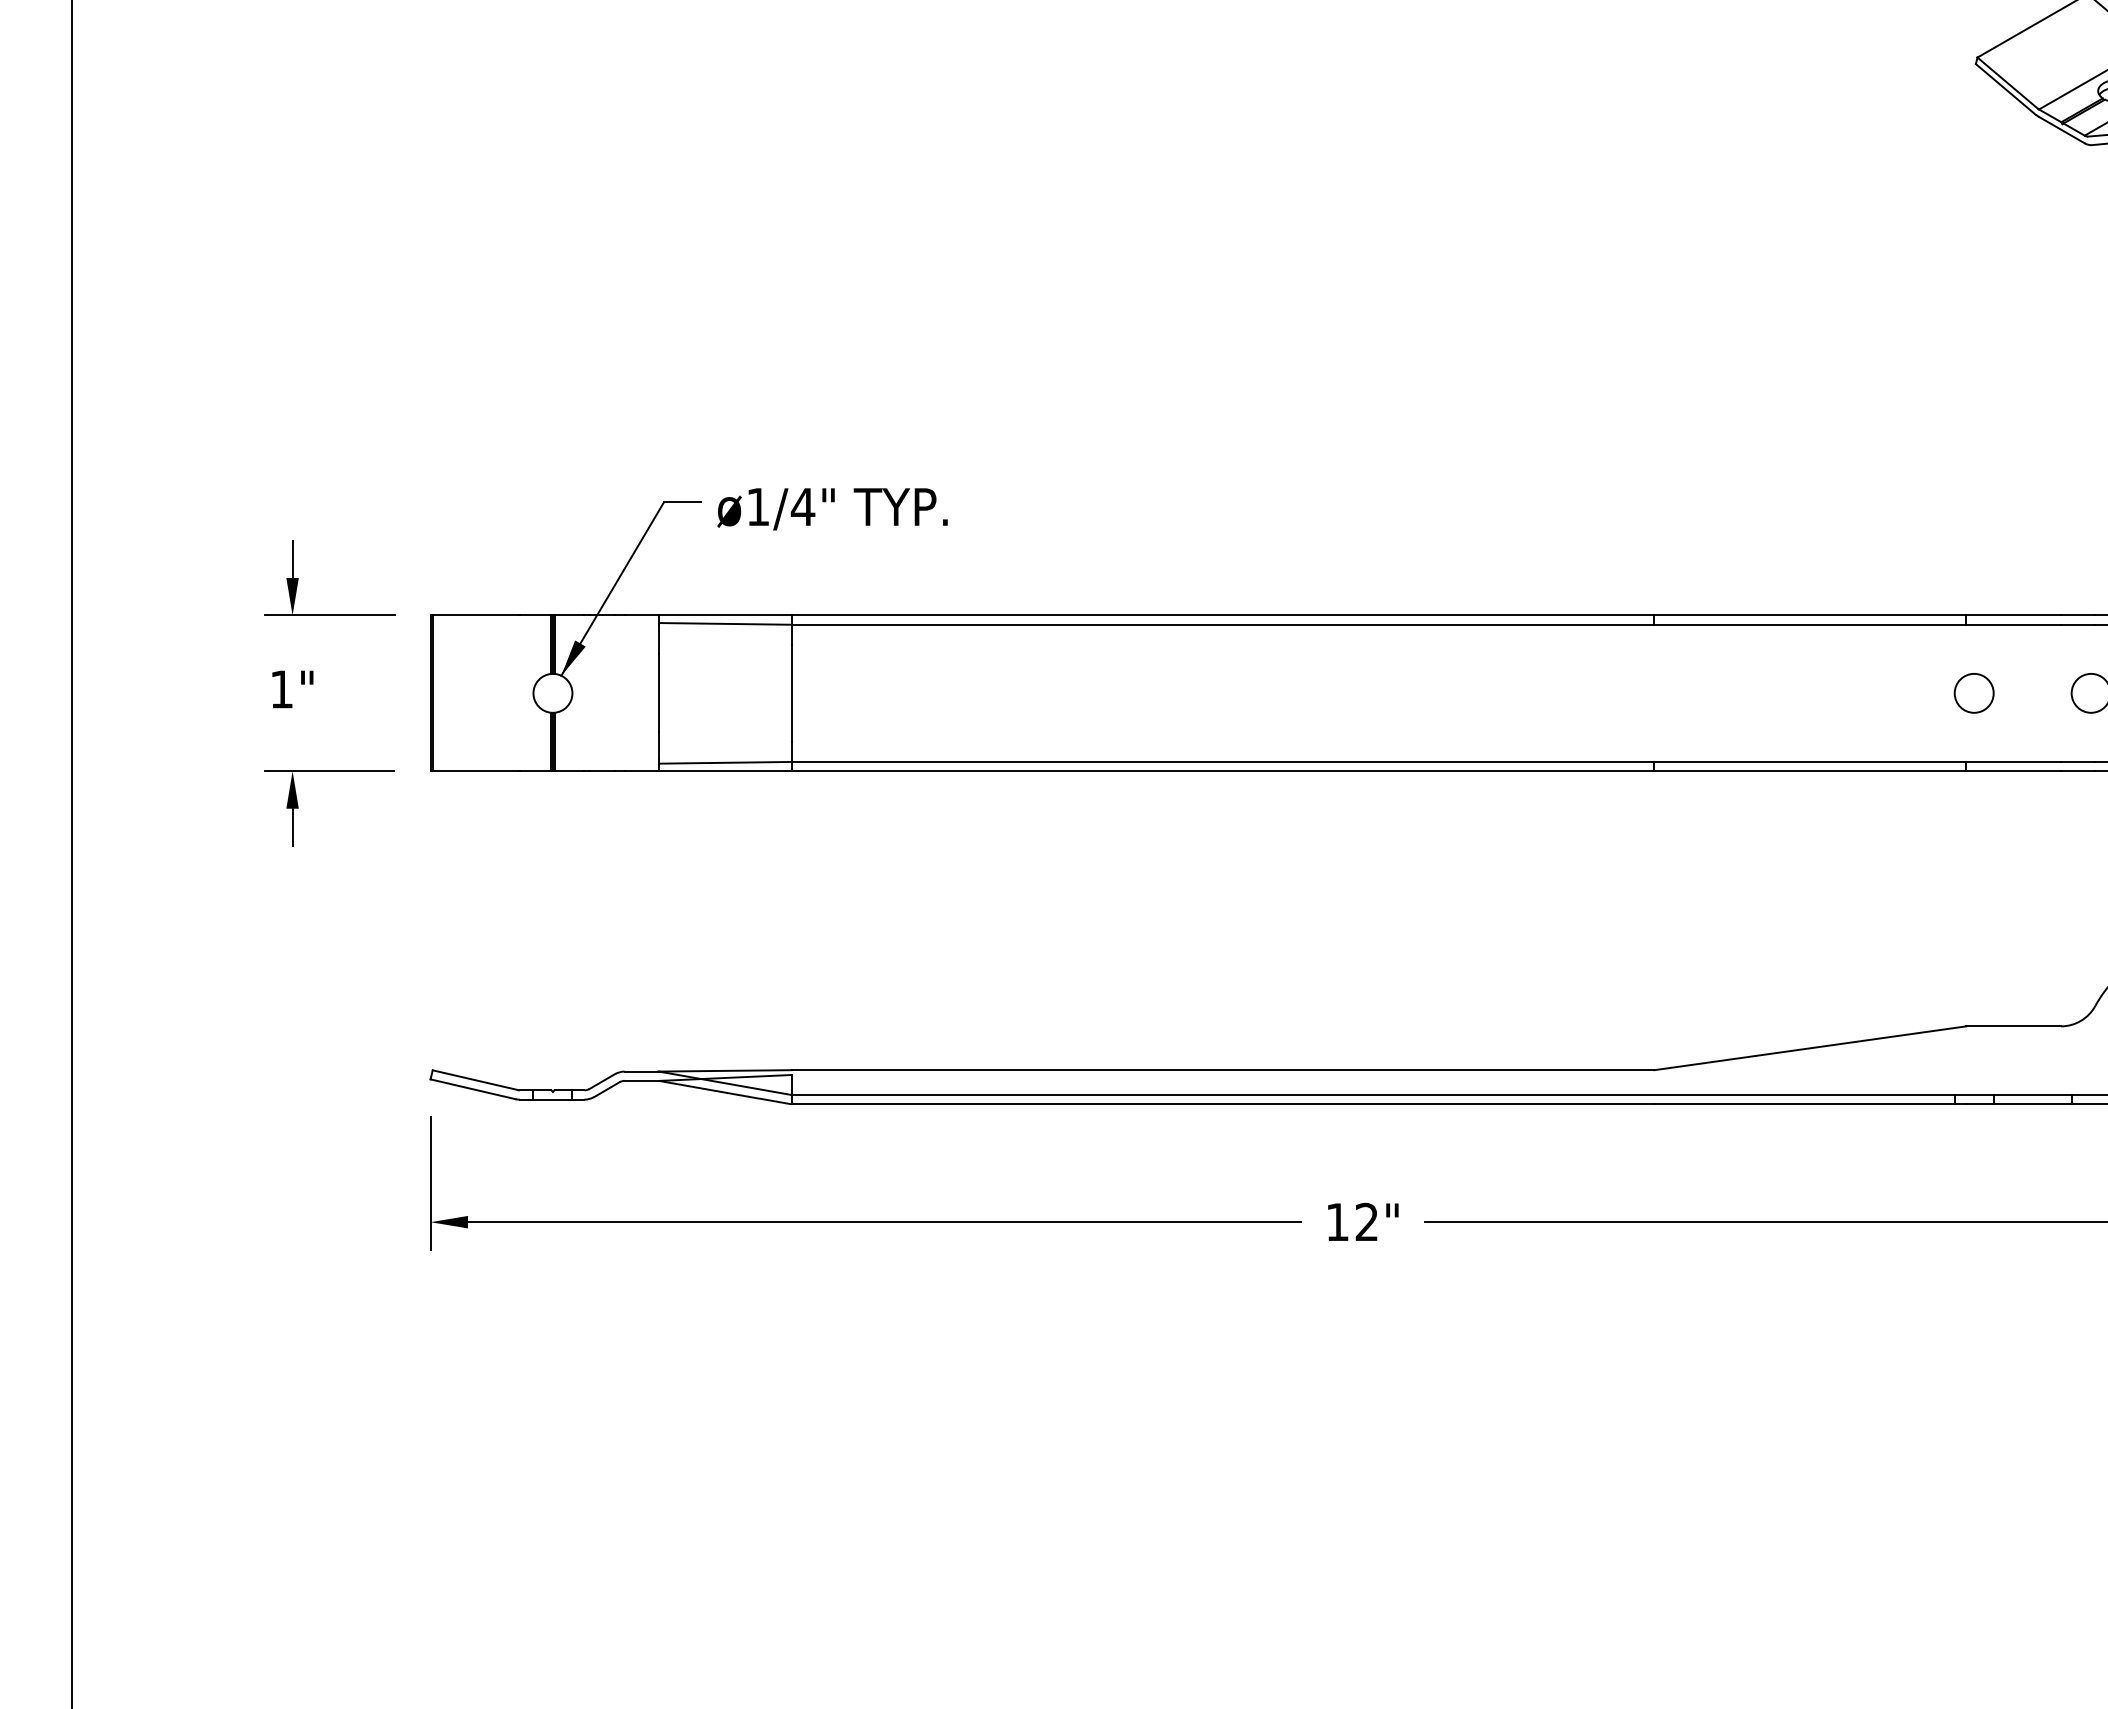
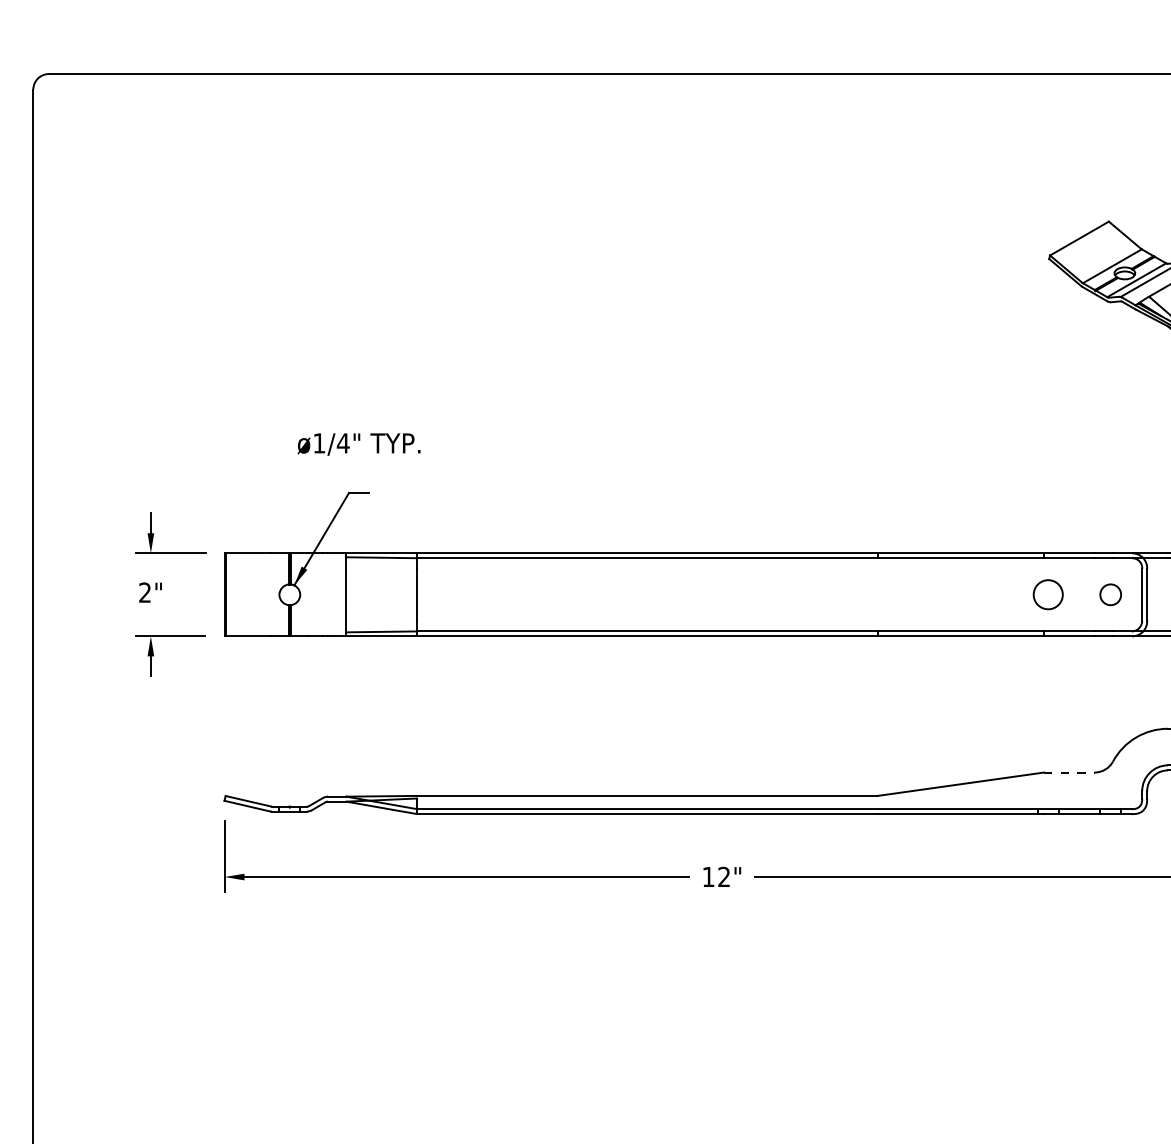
text: (831, 509) -> (358, 444), moved
text: (280, 689) -> (144, 592), 1" -> 2"
circle: (1974, 692) -> (1048, 594), size x1.4
line: (2013, 1026) -> (1069, 772), solid -> dashed

